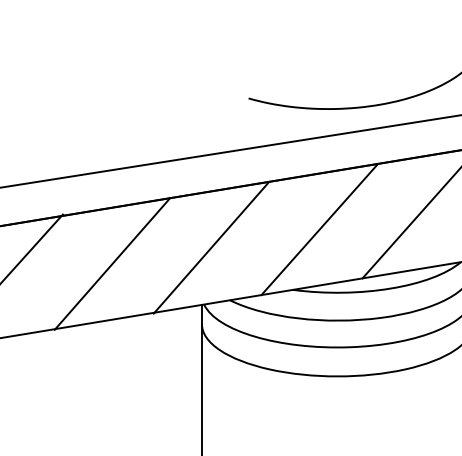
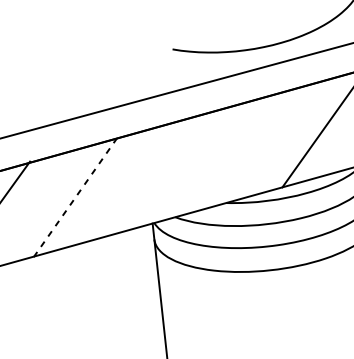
line: (319, 229) -> (242, 150), removed
line: (211, 247) -> (155, 175), removed
line: (112, 263) -> (75, 197), solid -> dashed

